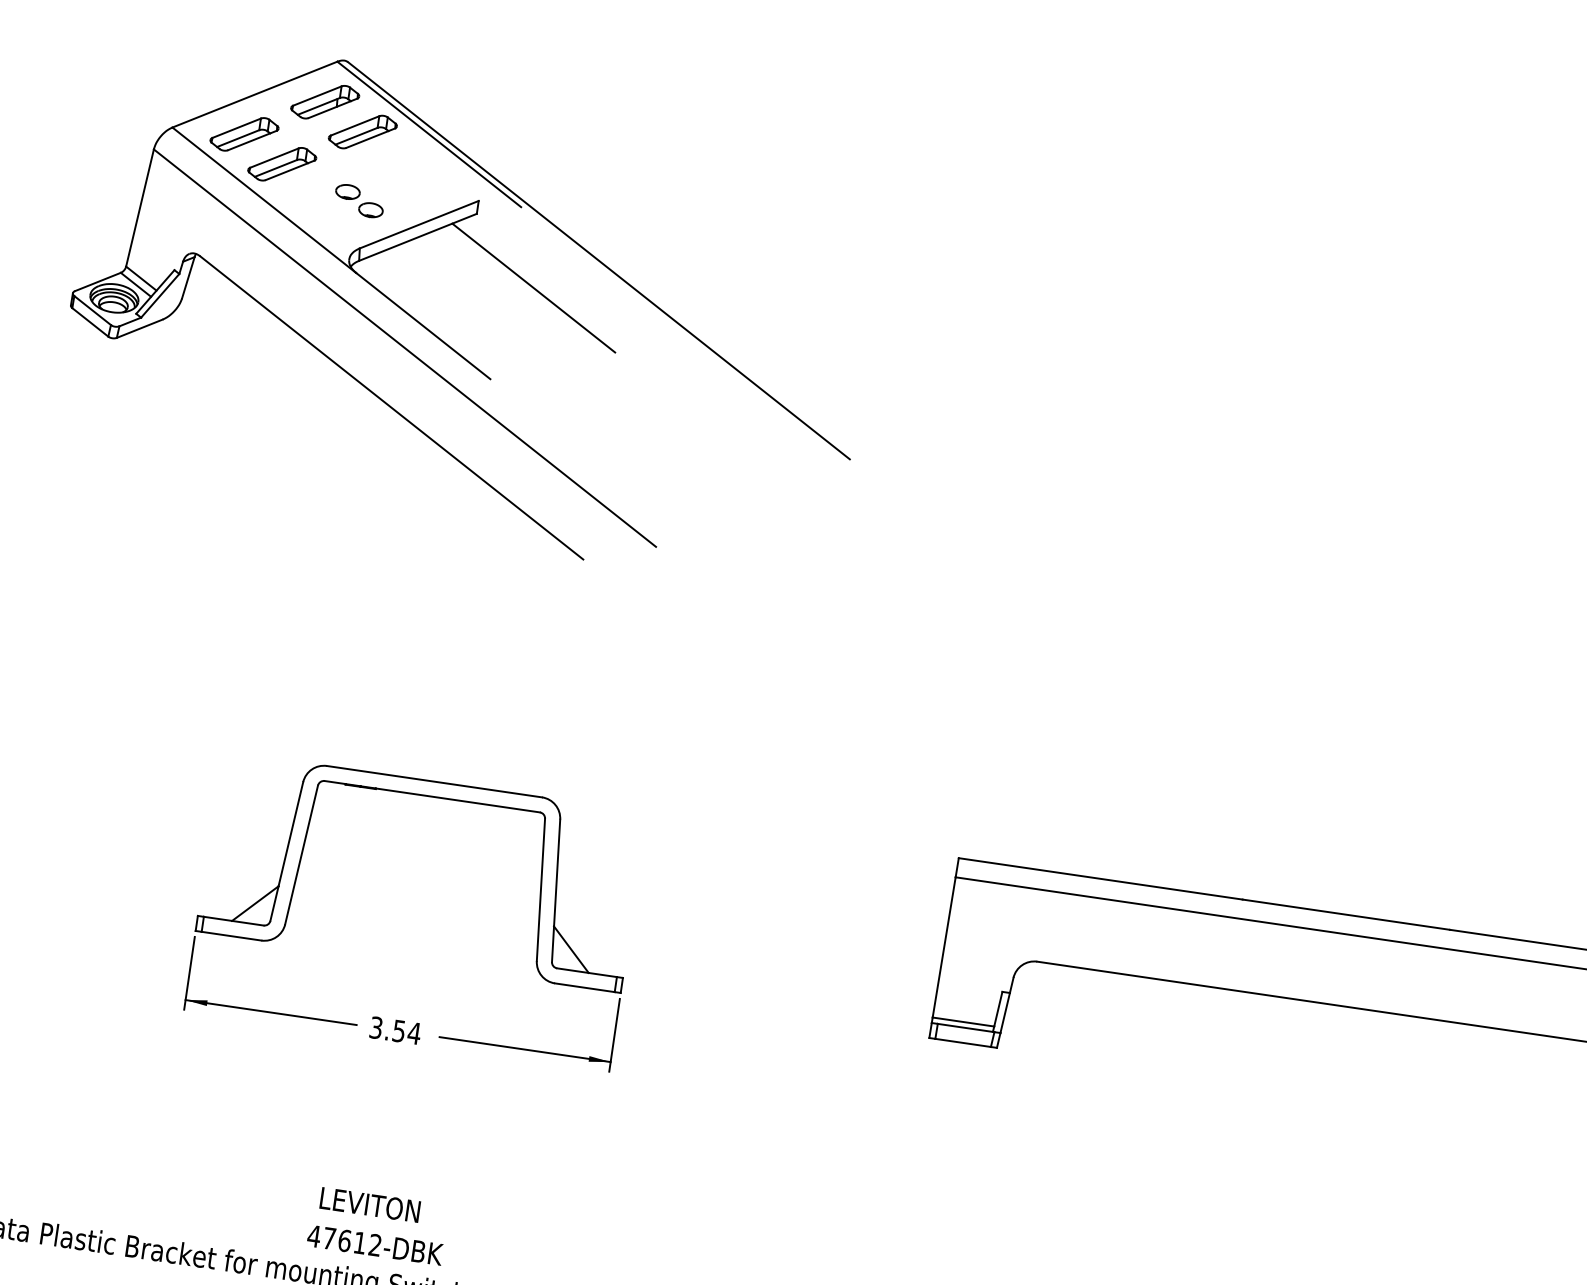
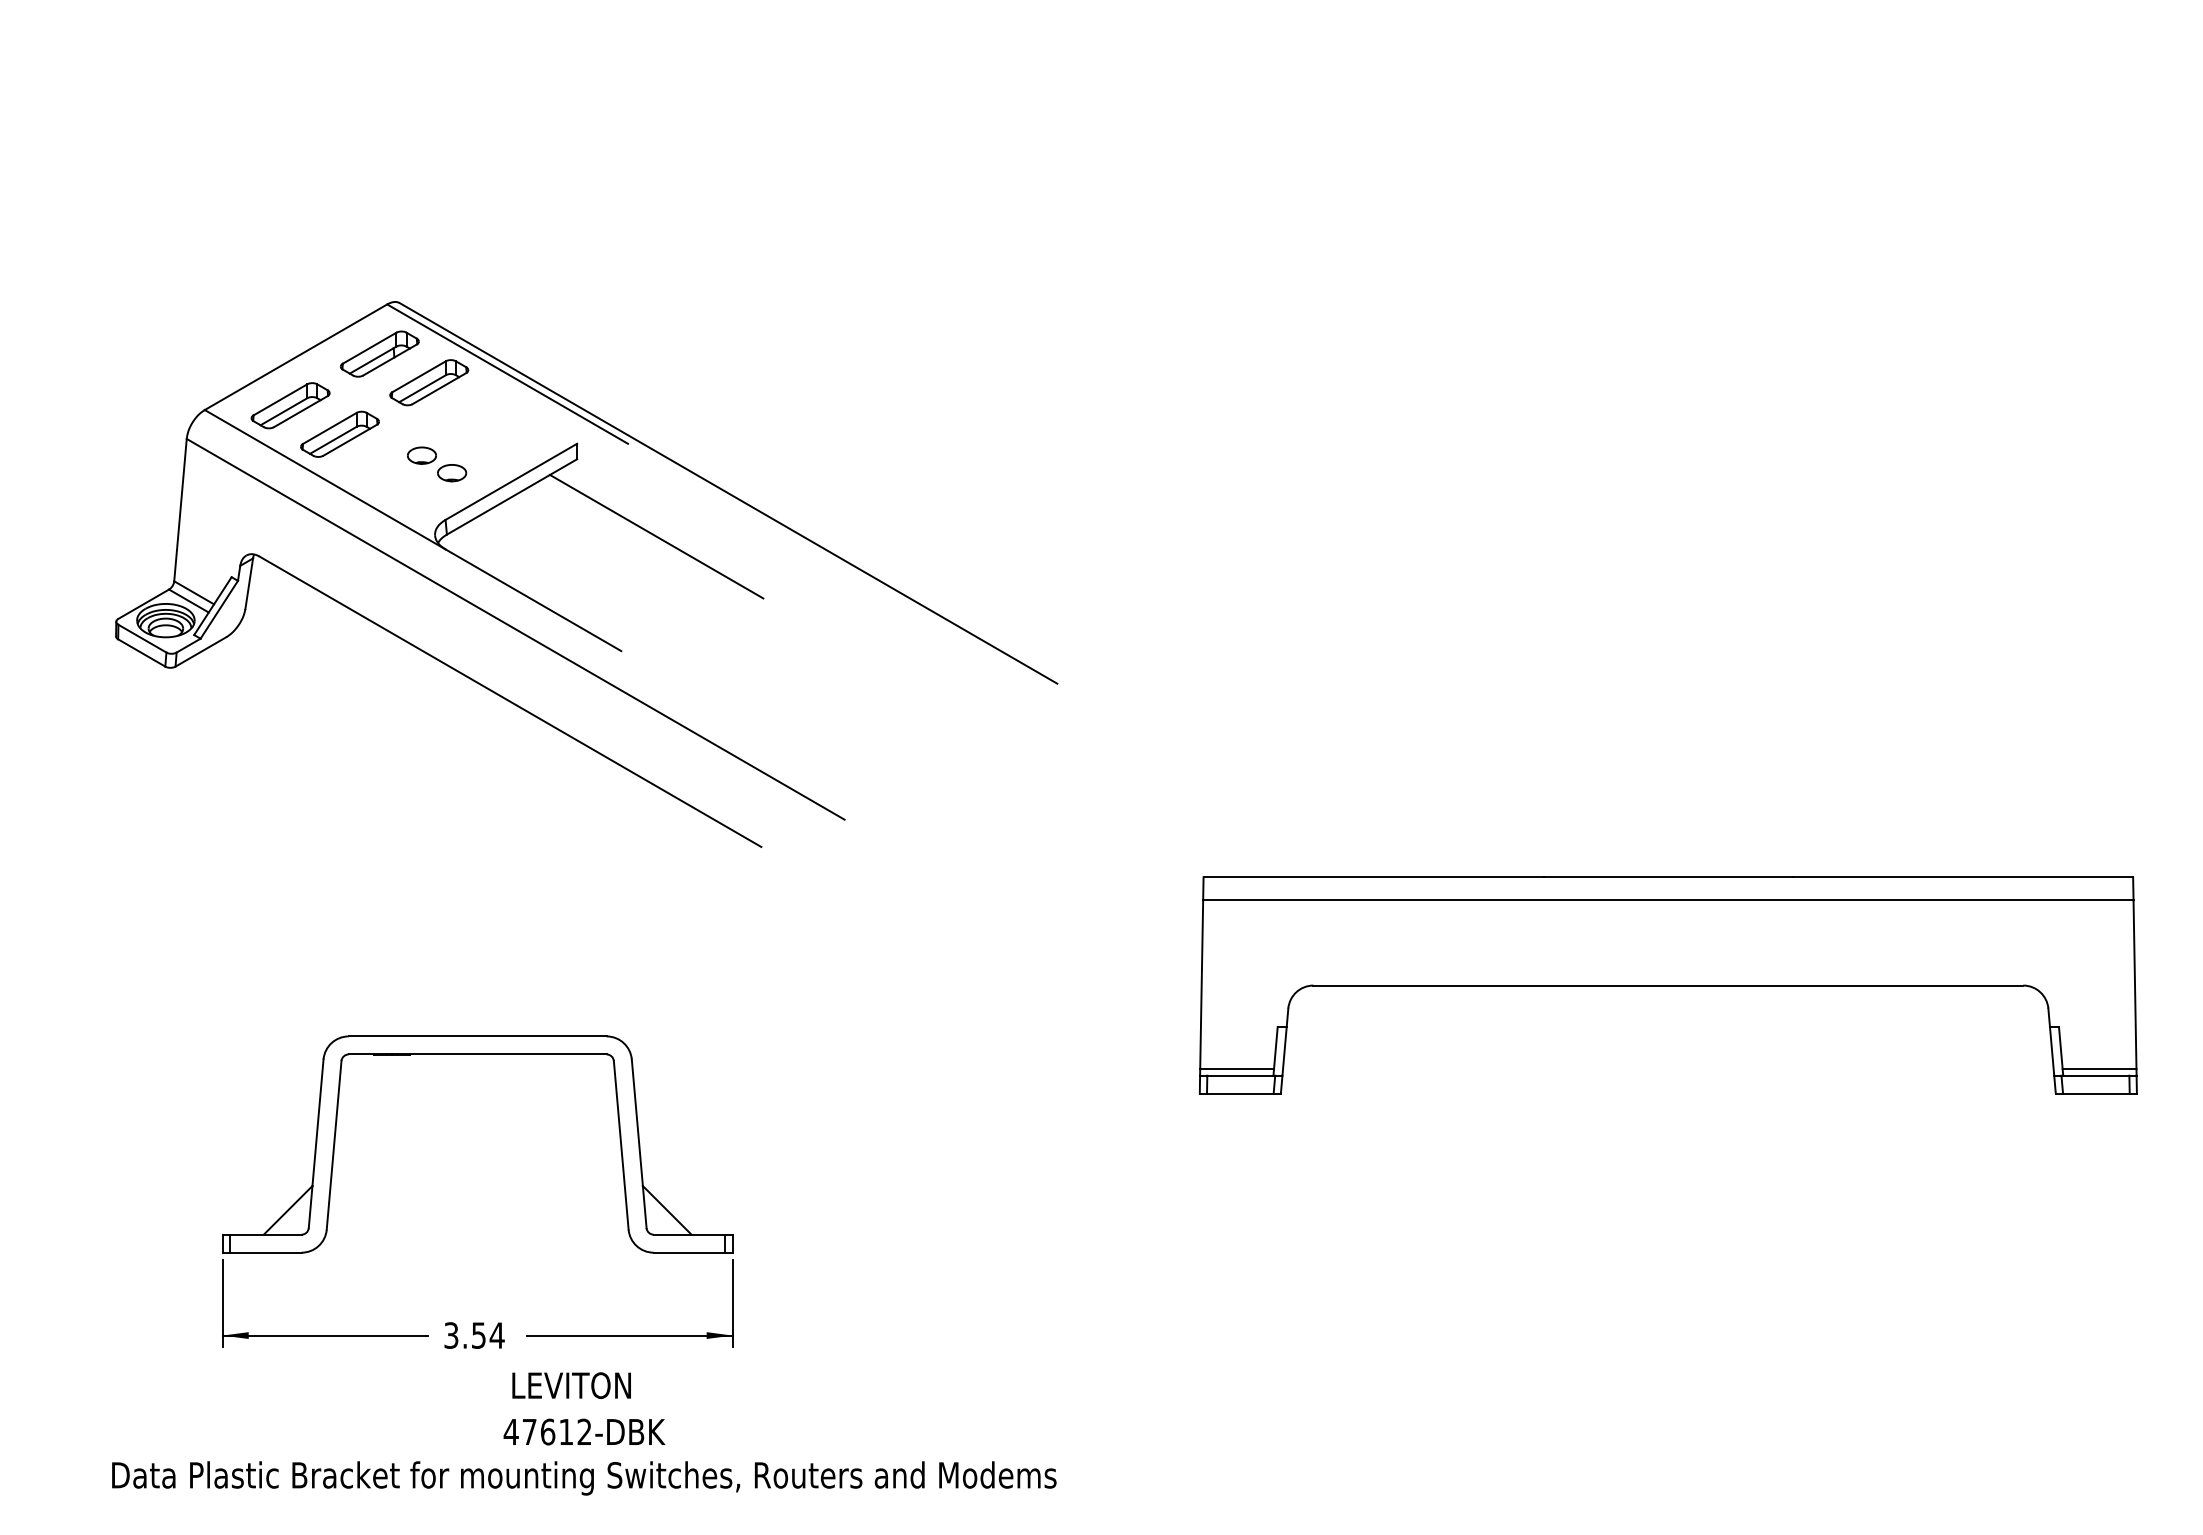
part: (444, 341) -> (560, 614), moved
part: (399, 1020) -> (477, 1322), moved

